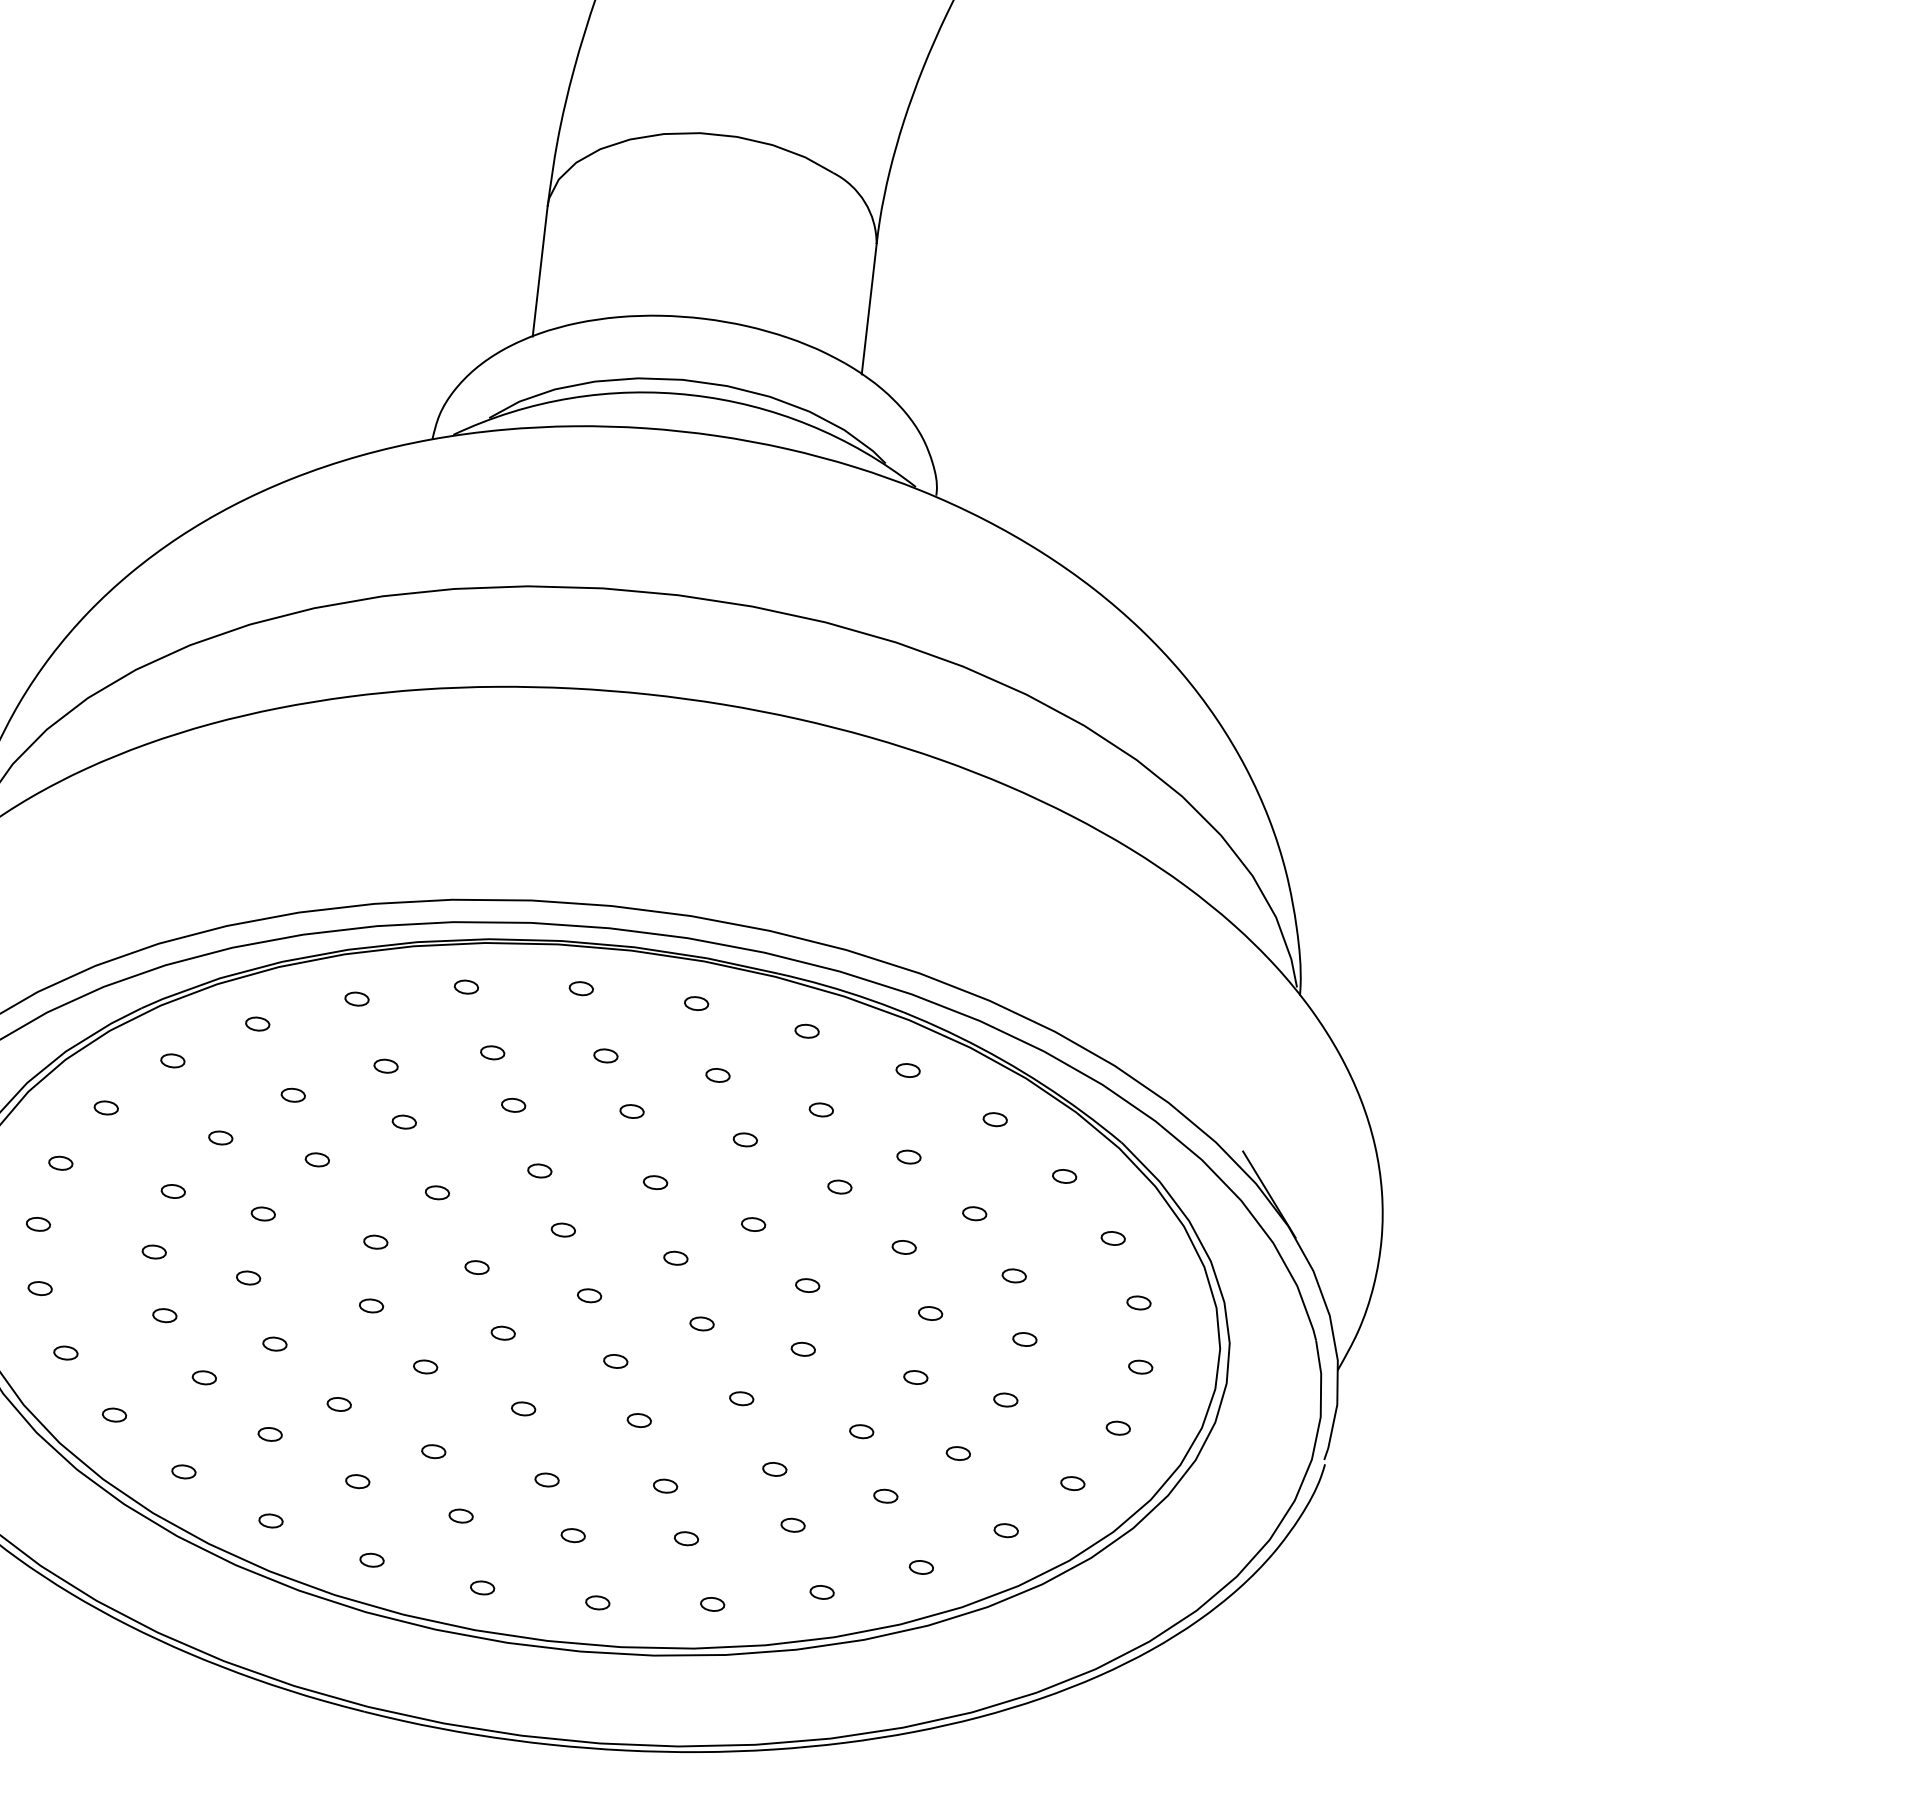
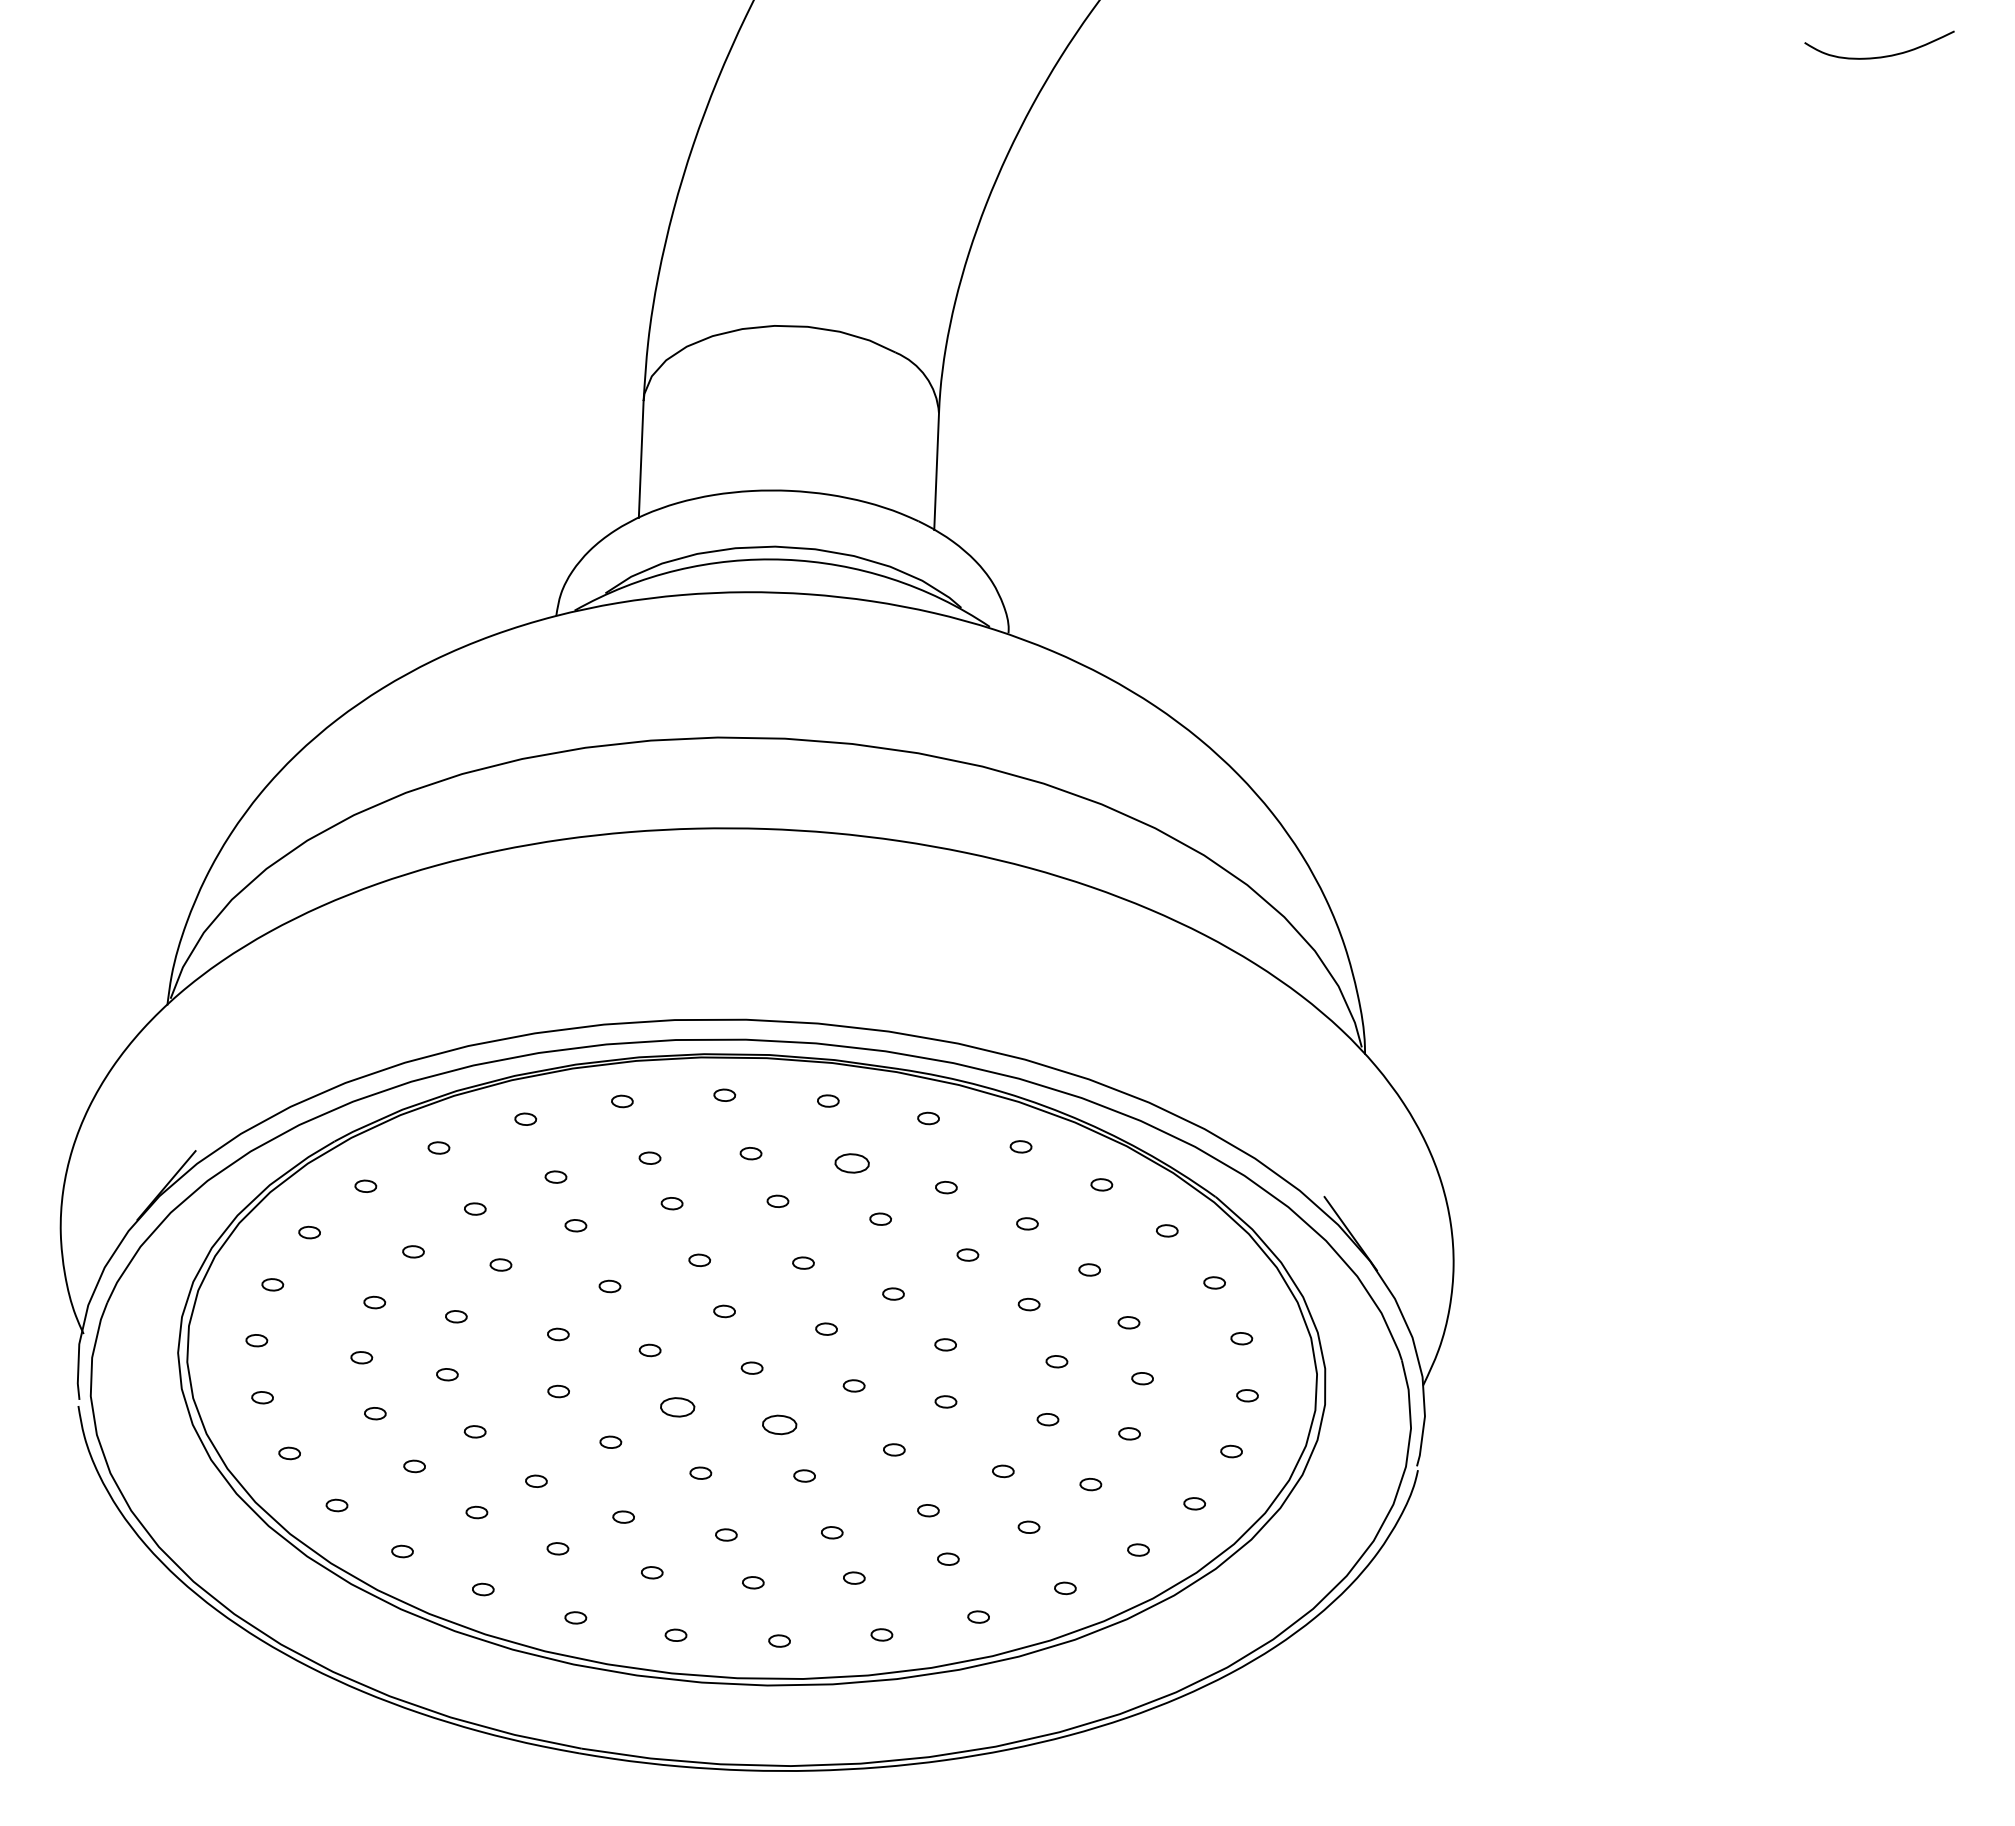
part: (717, 1075) -> (851, 1163), size x1.6
part: (503, 1332) -> (677, 1406), size x1.6
part: (615, 1360) -> (779, 1424), size x1.6

